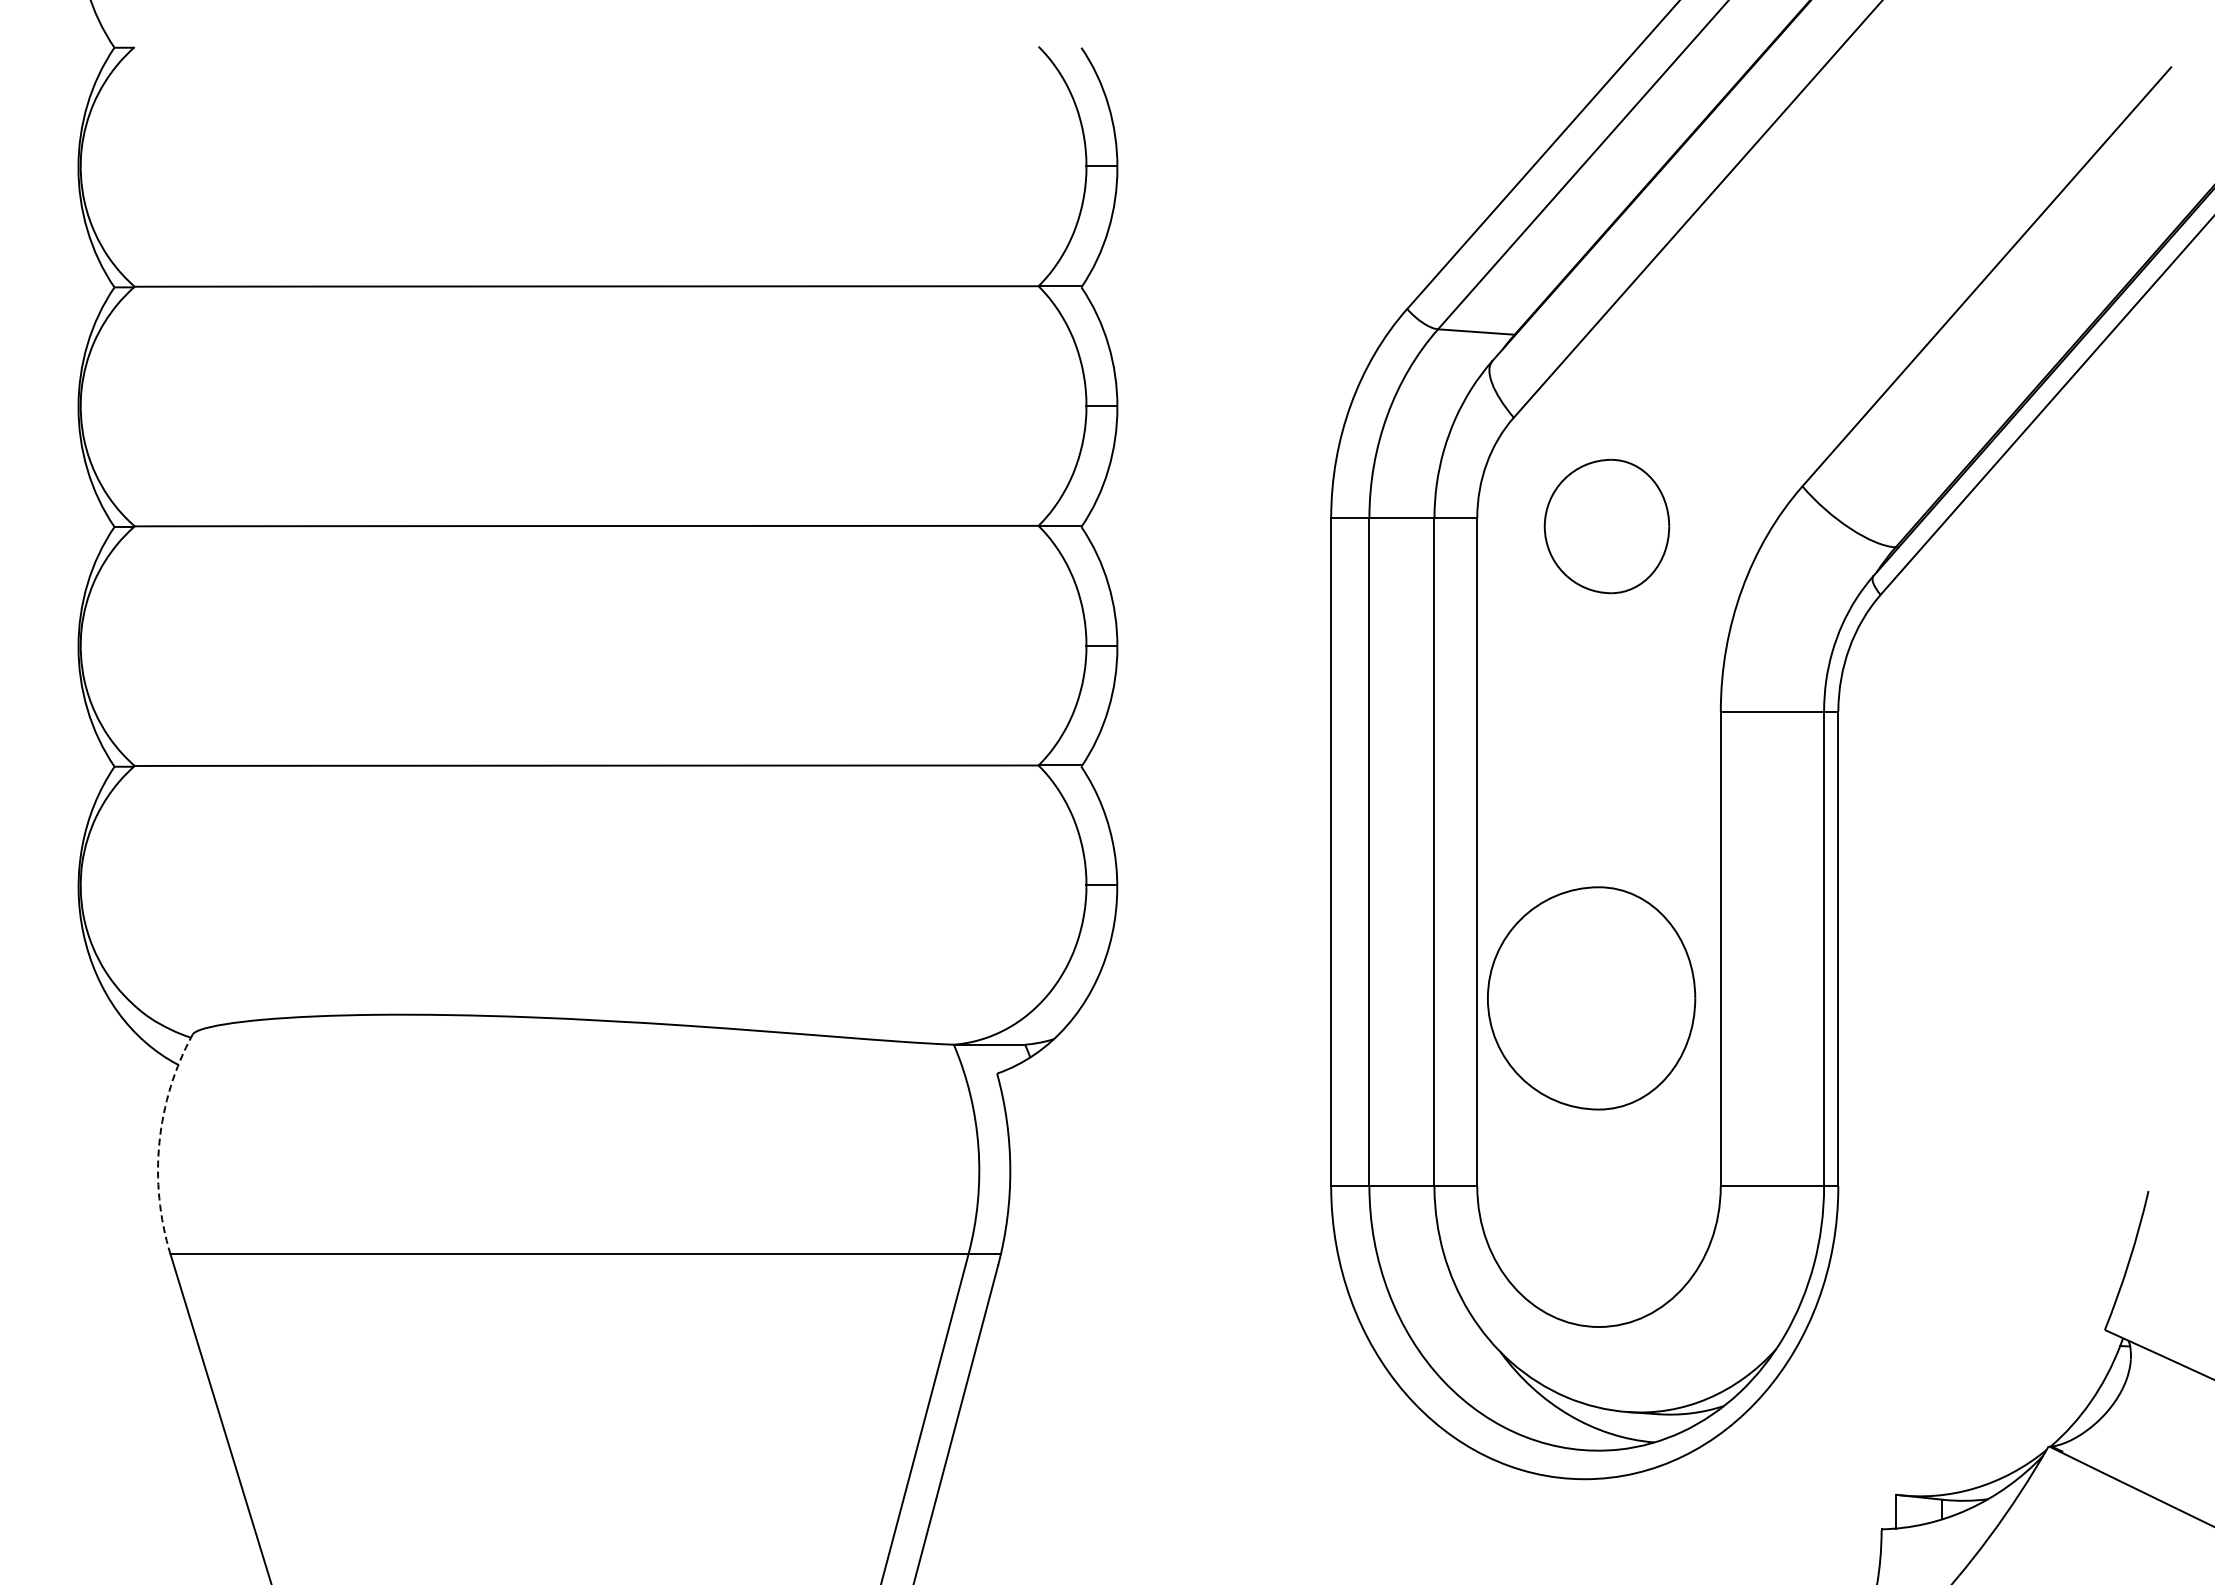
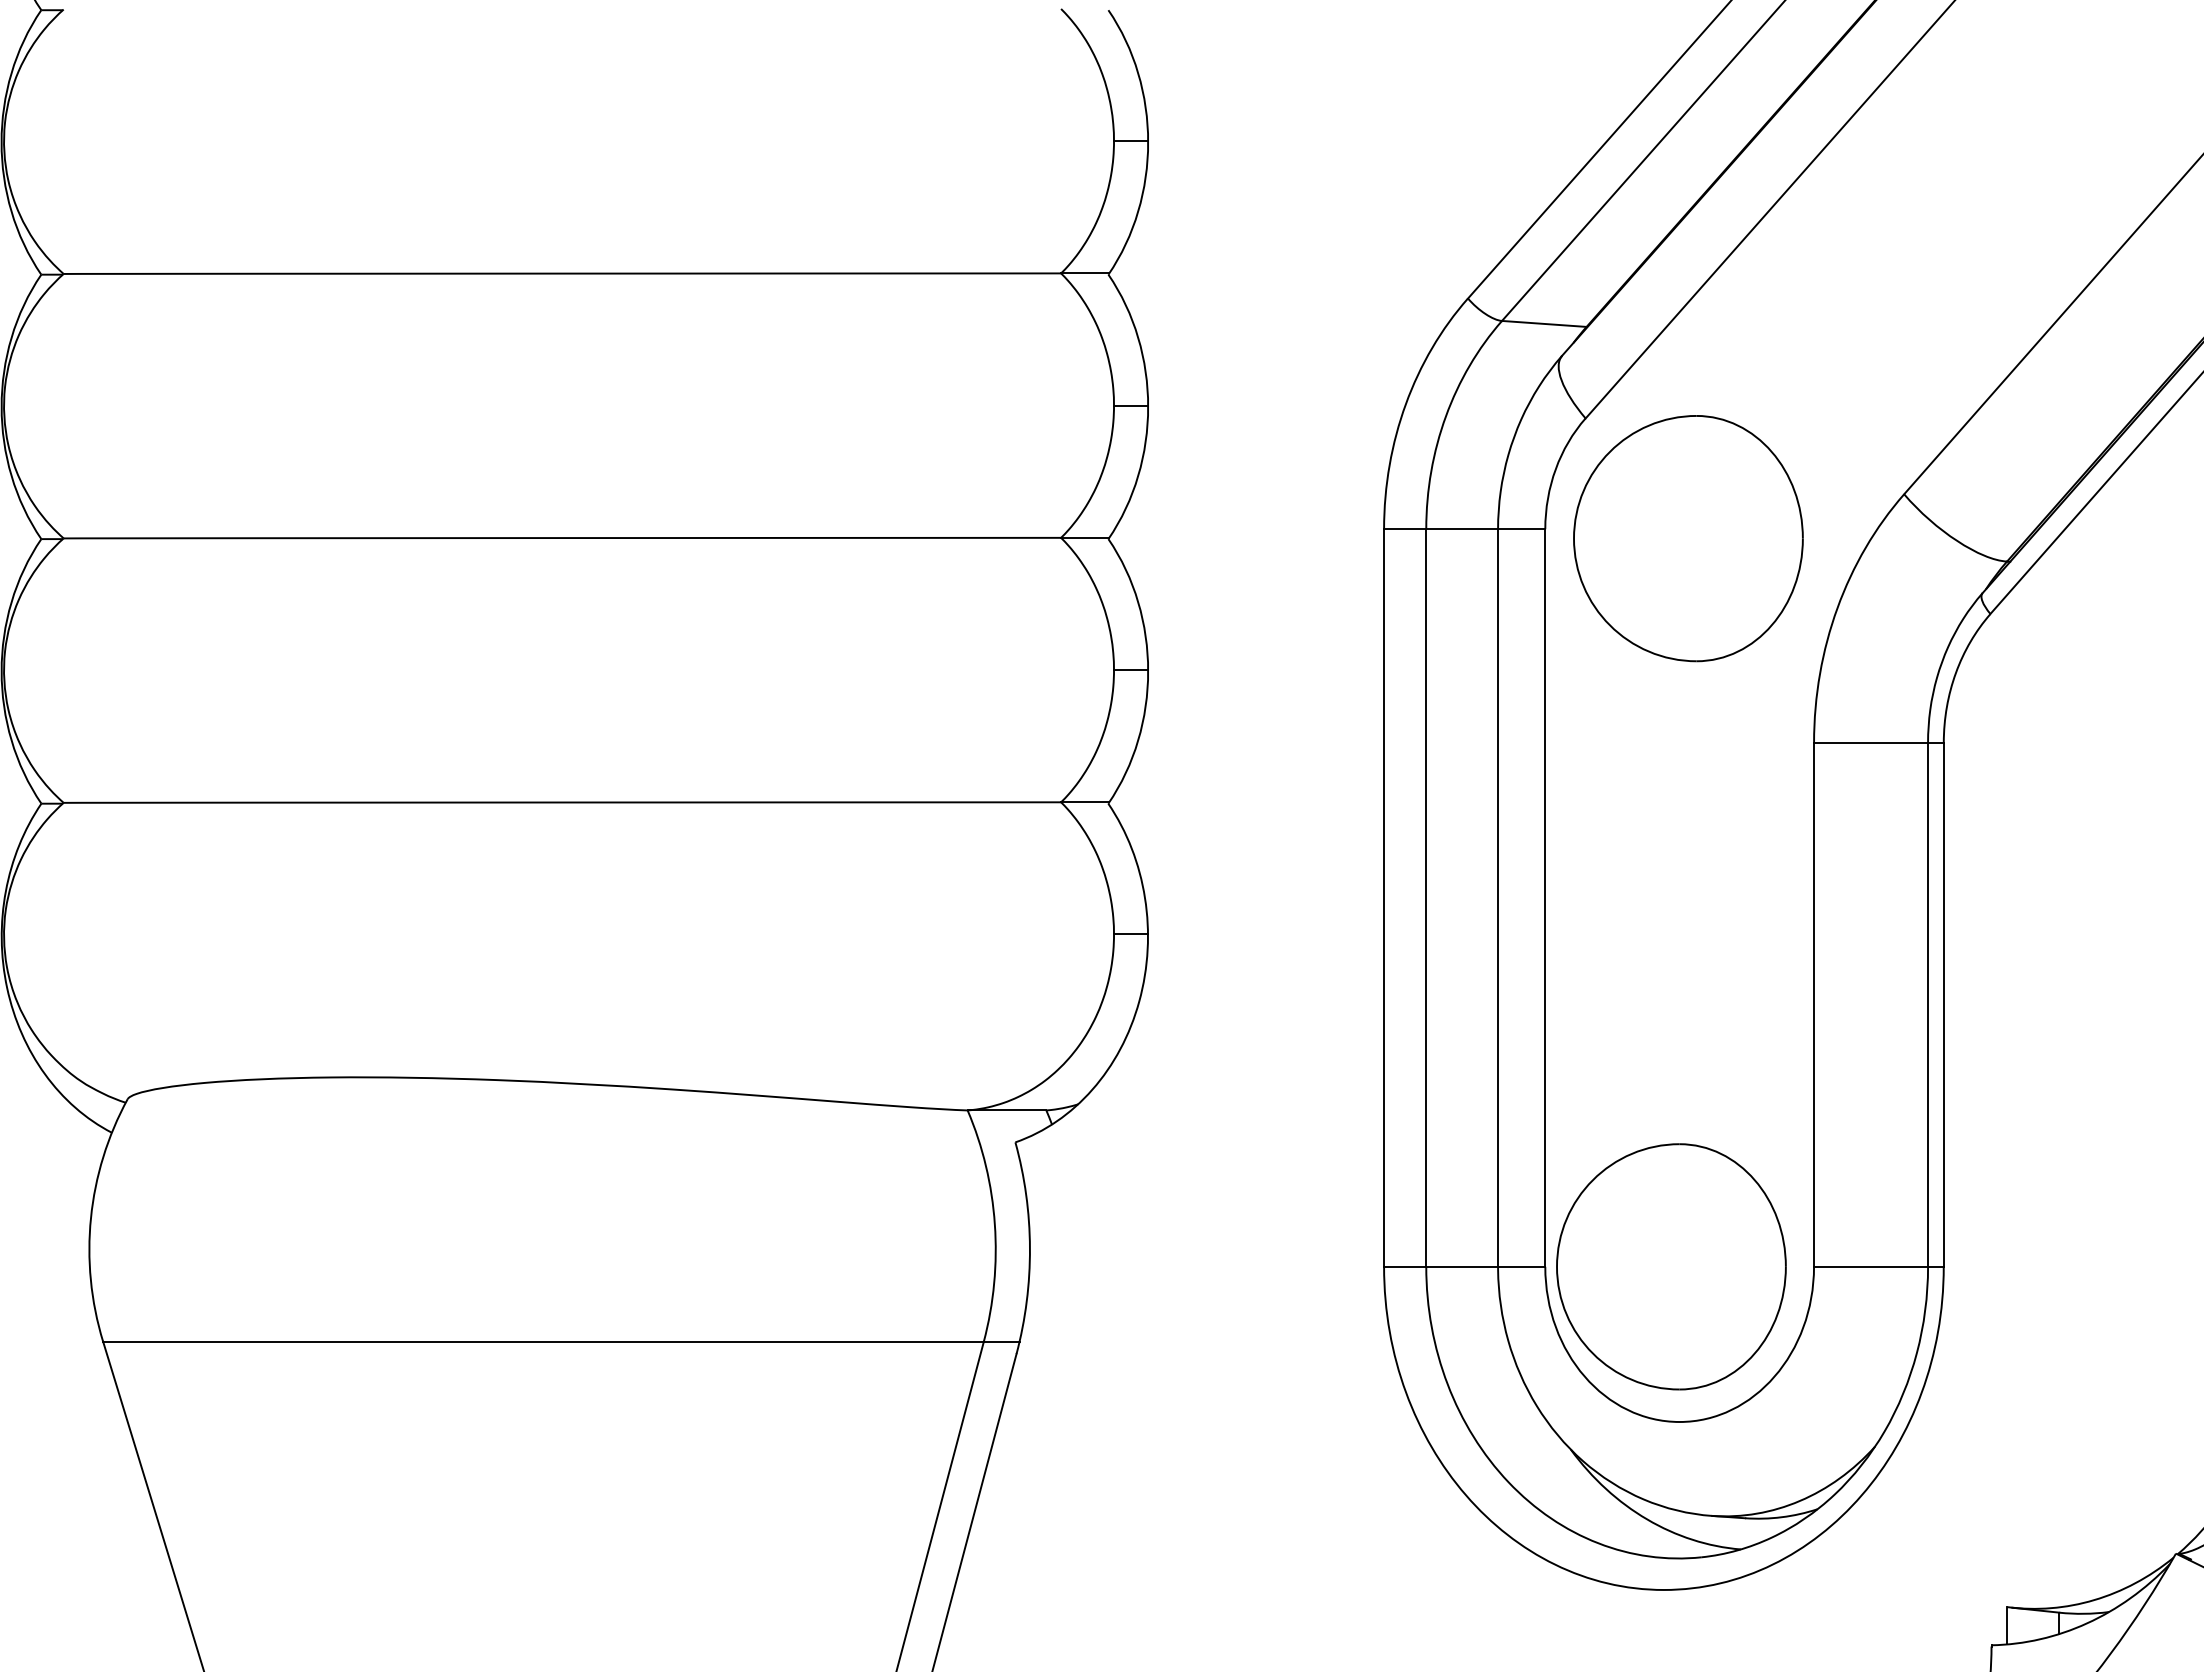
part: (1606, 526) -> (1687, 538), size x1.67
part: (1591, 998) -> (1671, 1266), moved
arc: (159, 1142) -> (91, 1218), dashed -> solid

